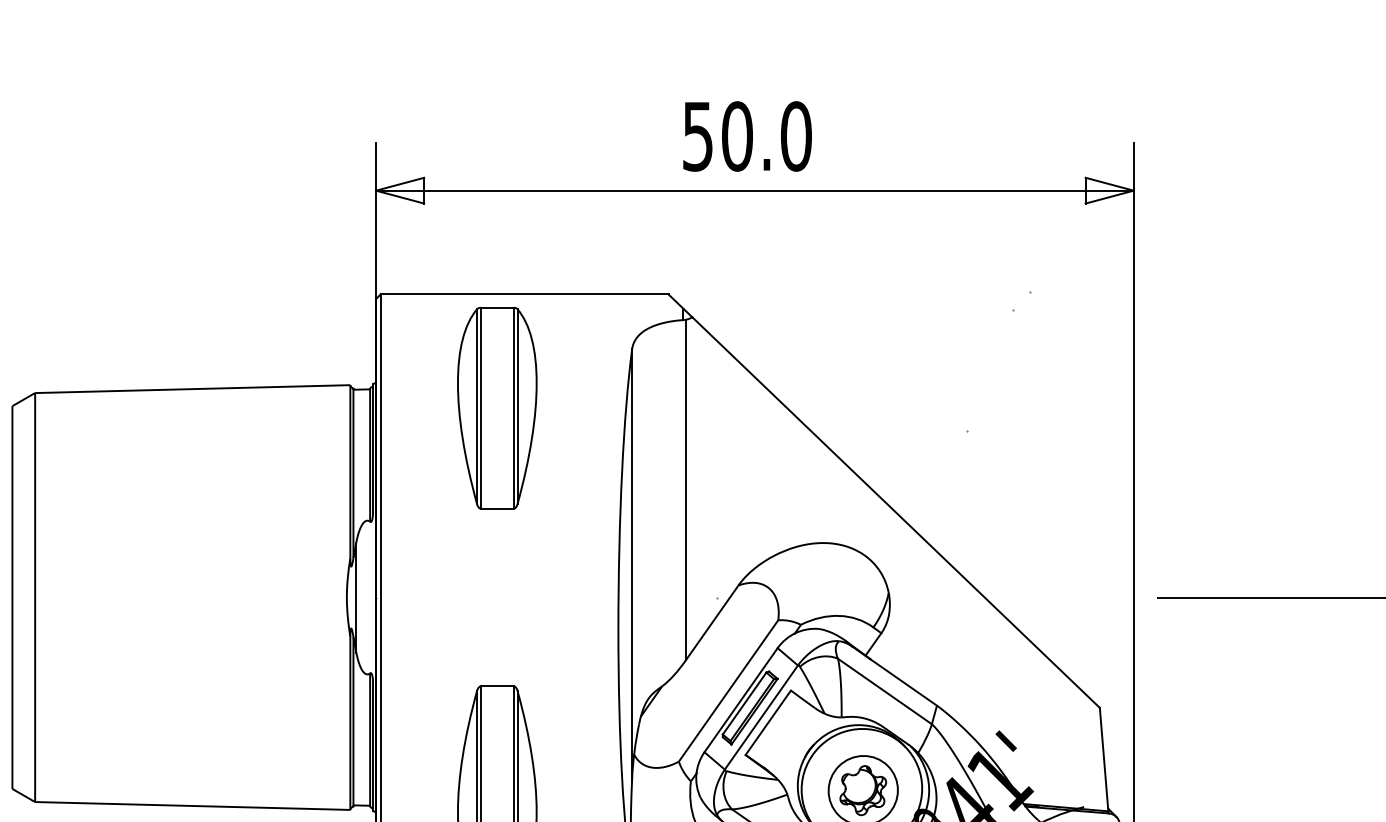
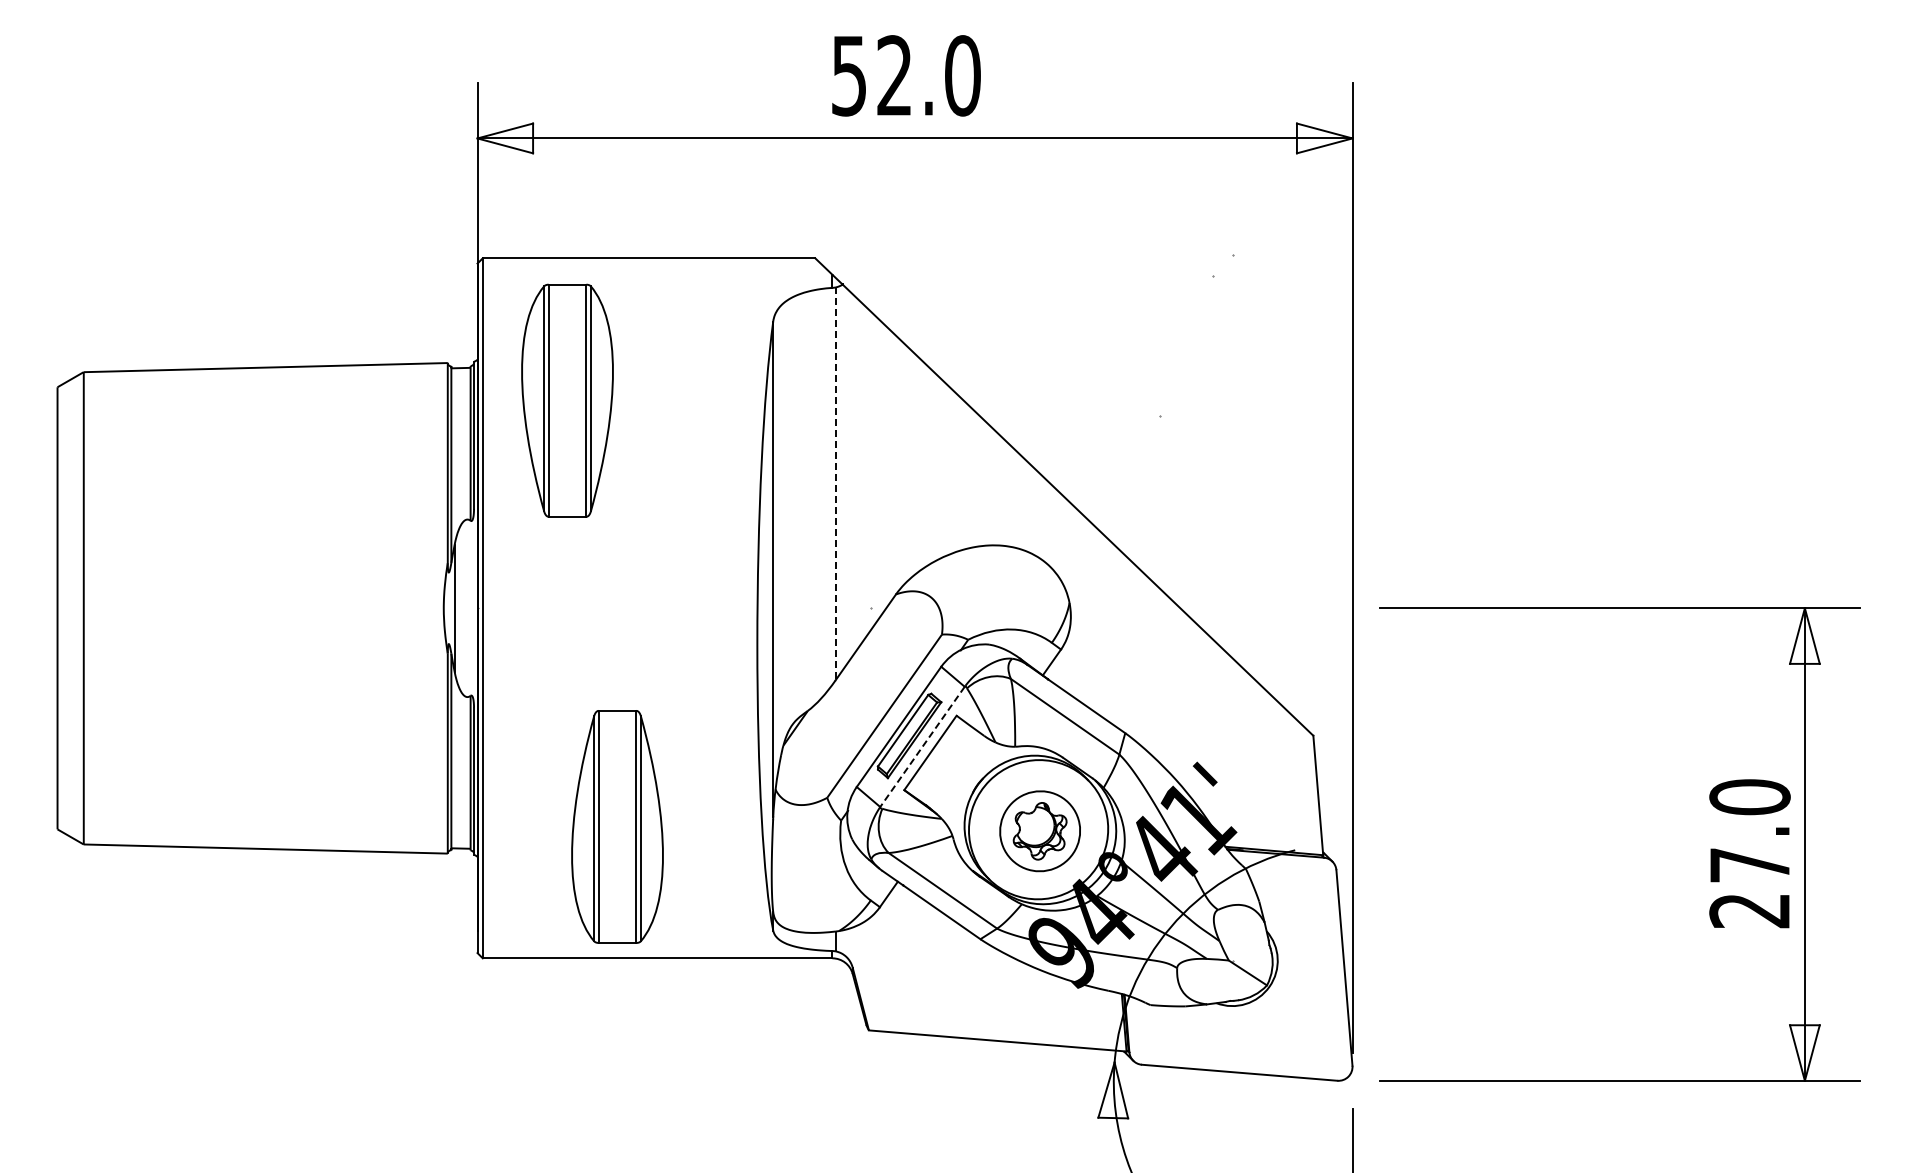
text: (737, 136) -> (894, 75), 50.0 -> 52.0
part: (497, 408) -> (567, 400), moved
line: (686, 490) -> (835, 484), solid -> dashed
line: (761, 718) -> (922, 747), solid -> dashed

